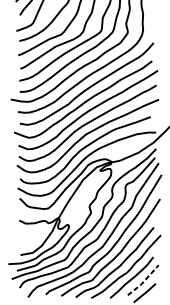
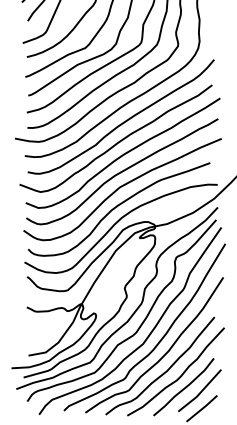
line: (143, 281) -> (200, 392), dashed -> solid

